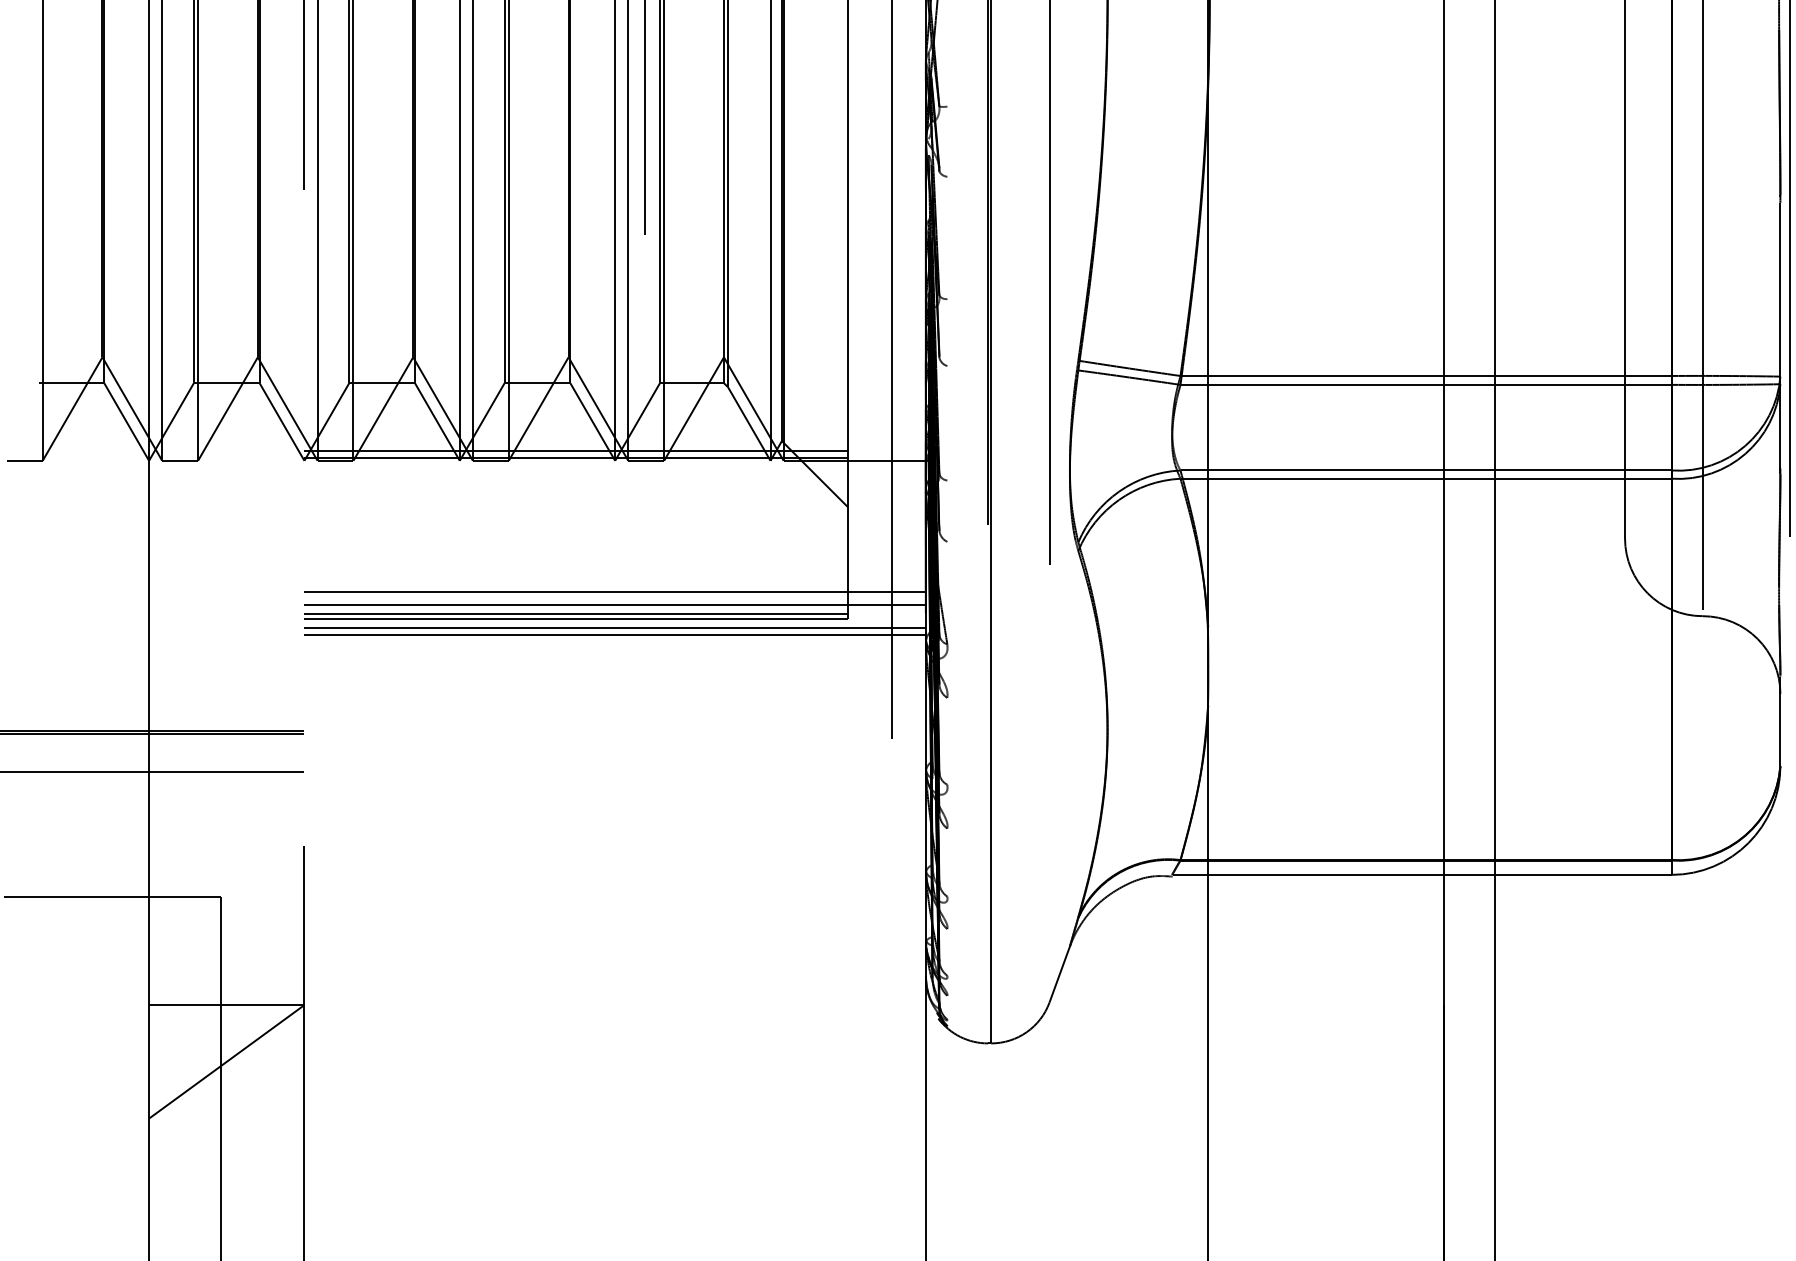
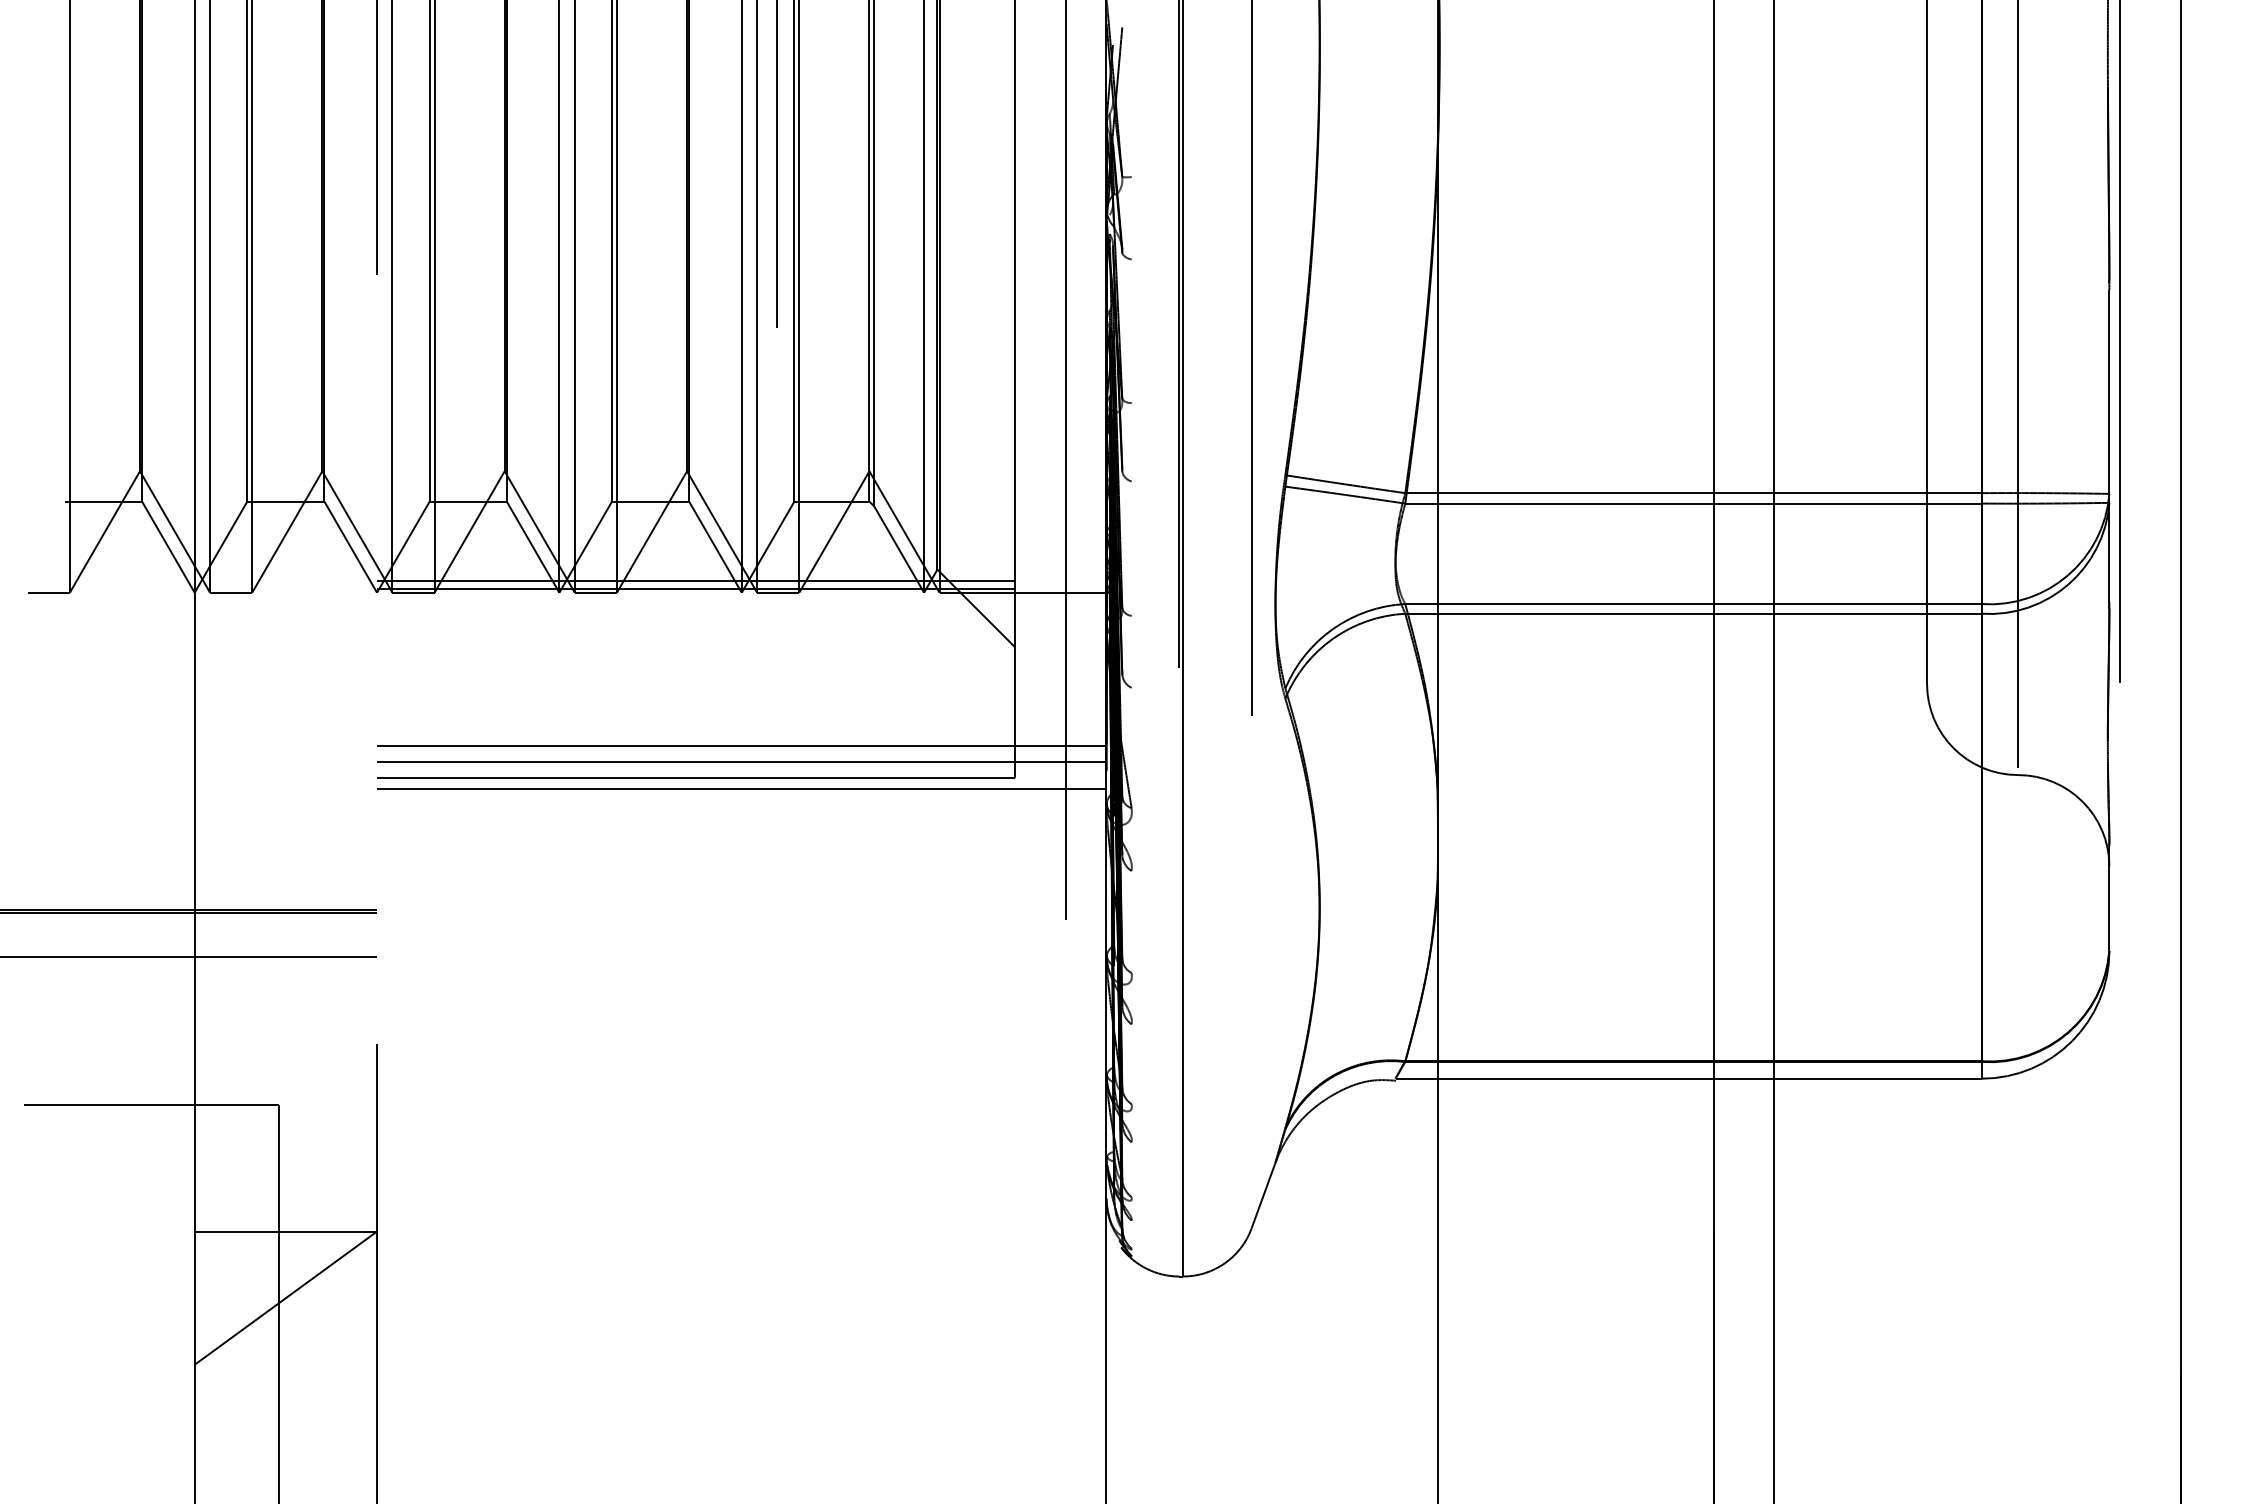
line: (576, 613) -> (696, 771), removed
line: (614, 635) -> (741, 797), removed

